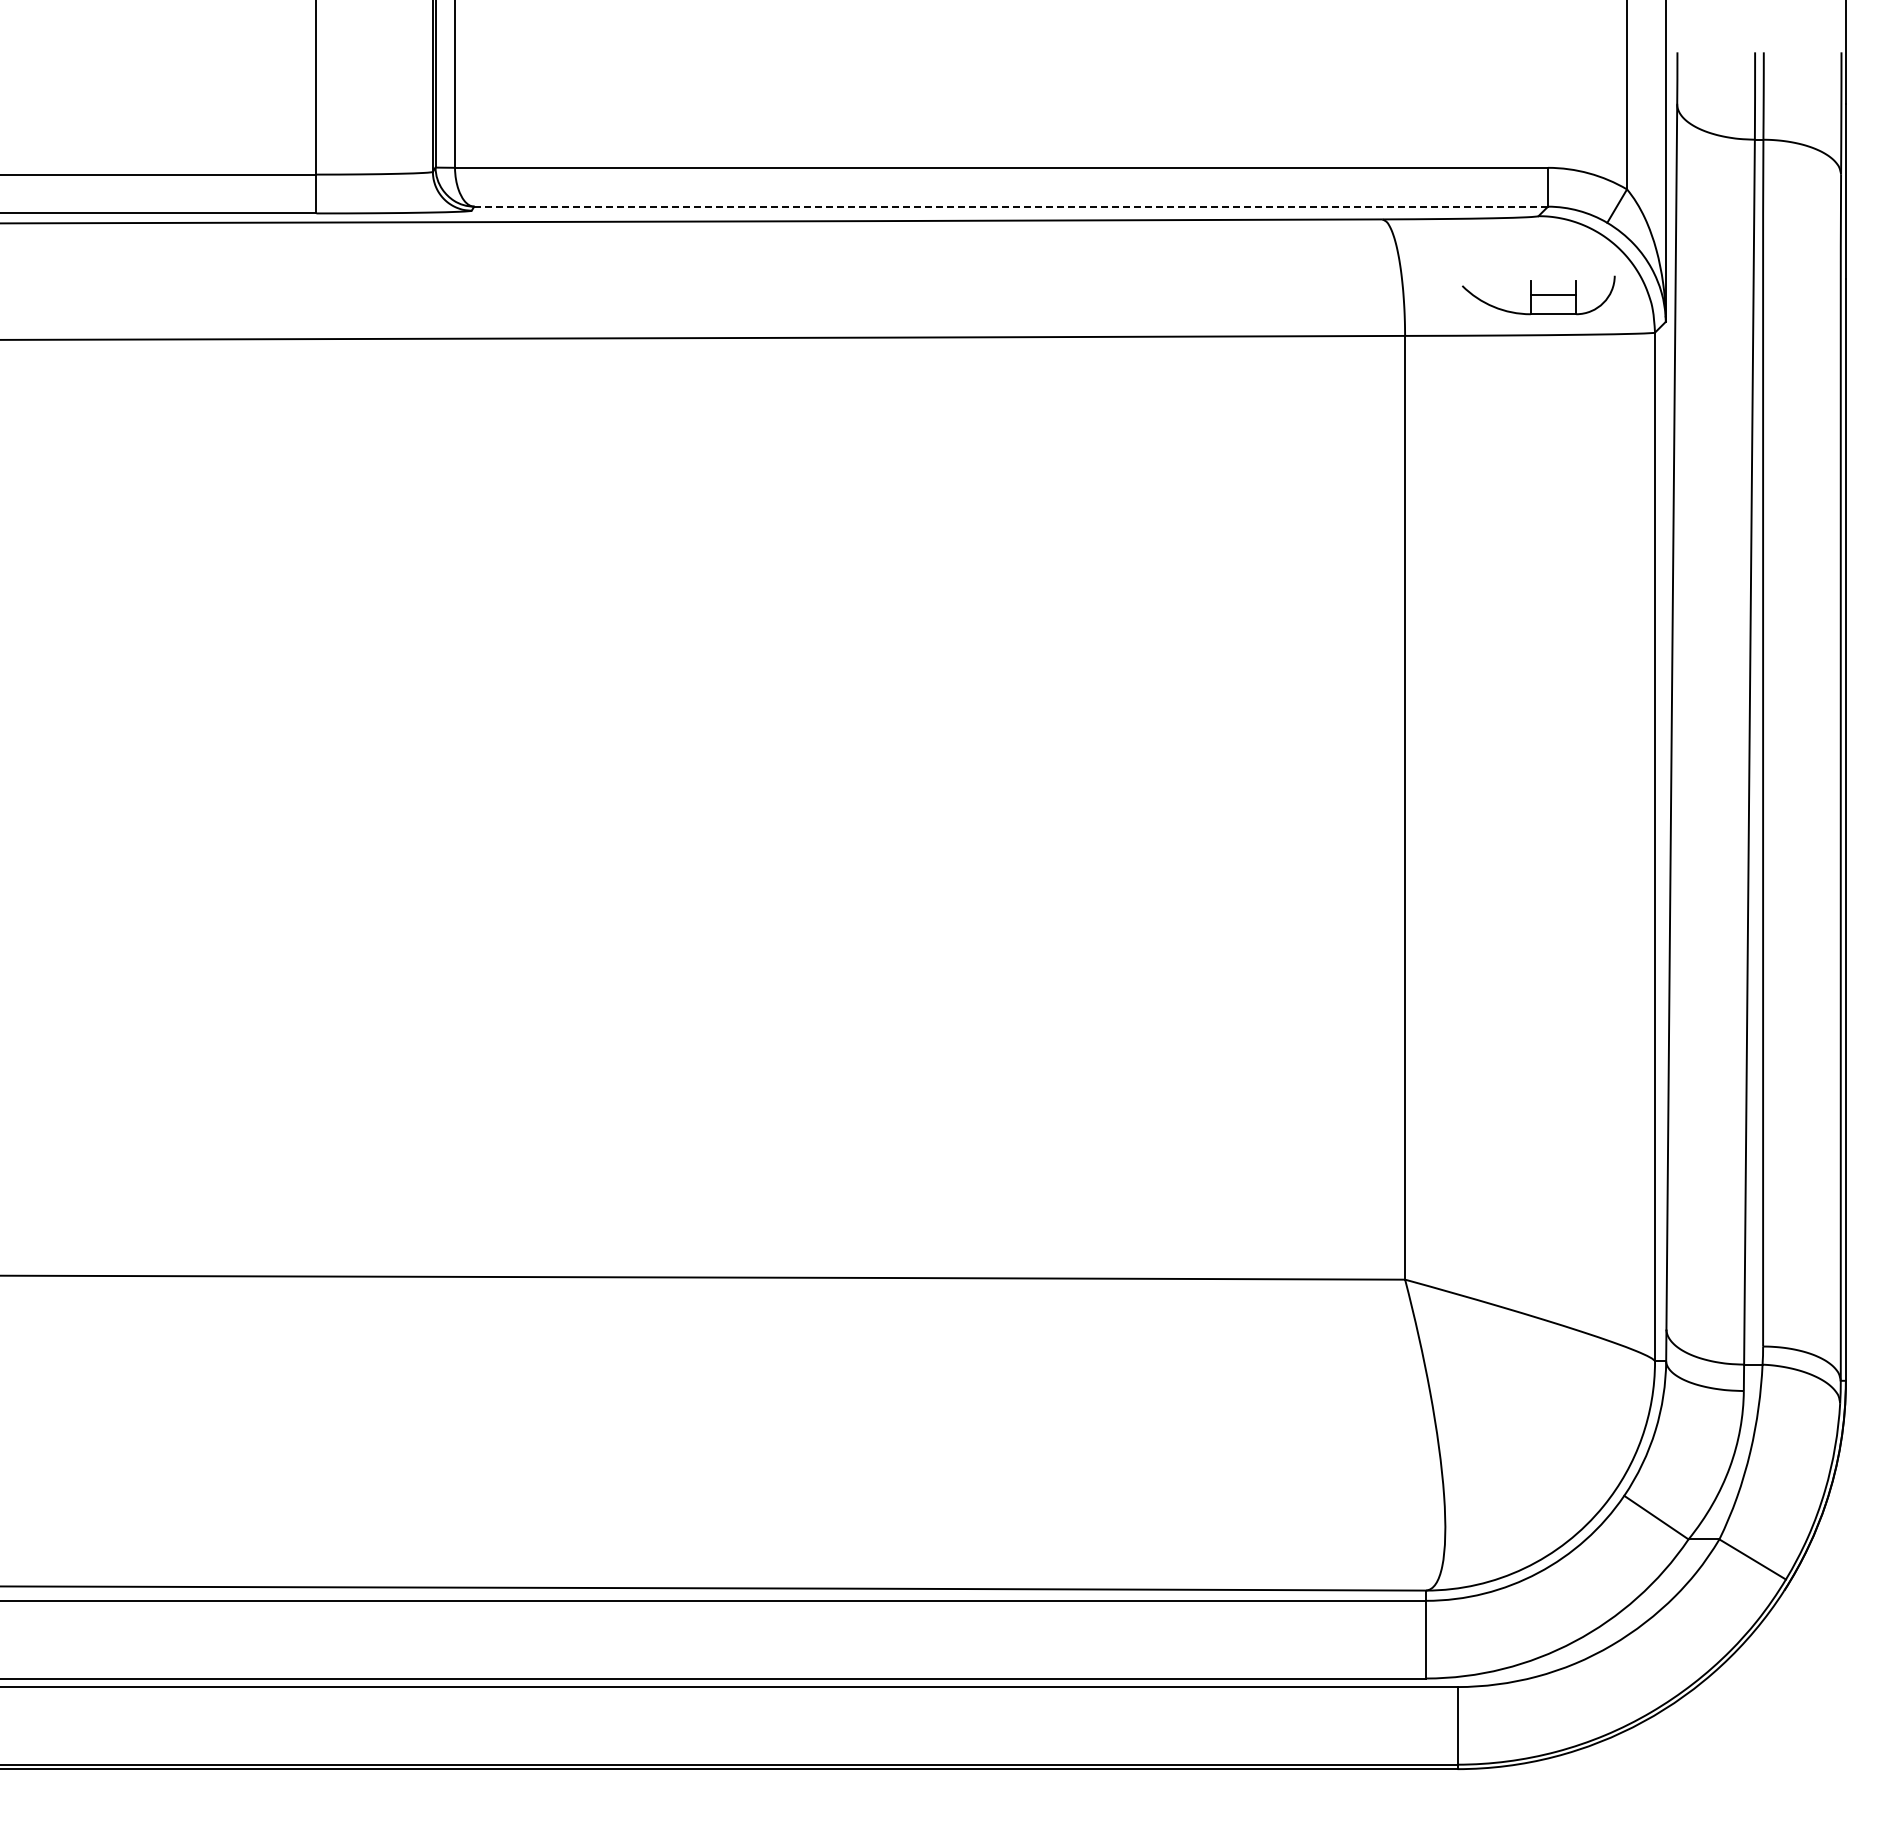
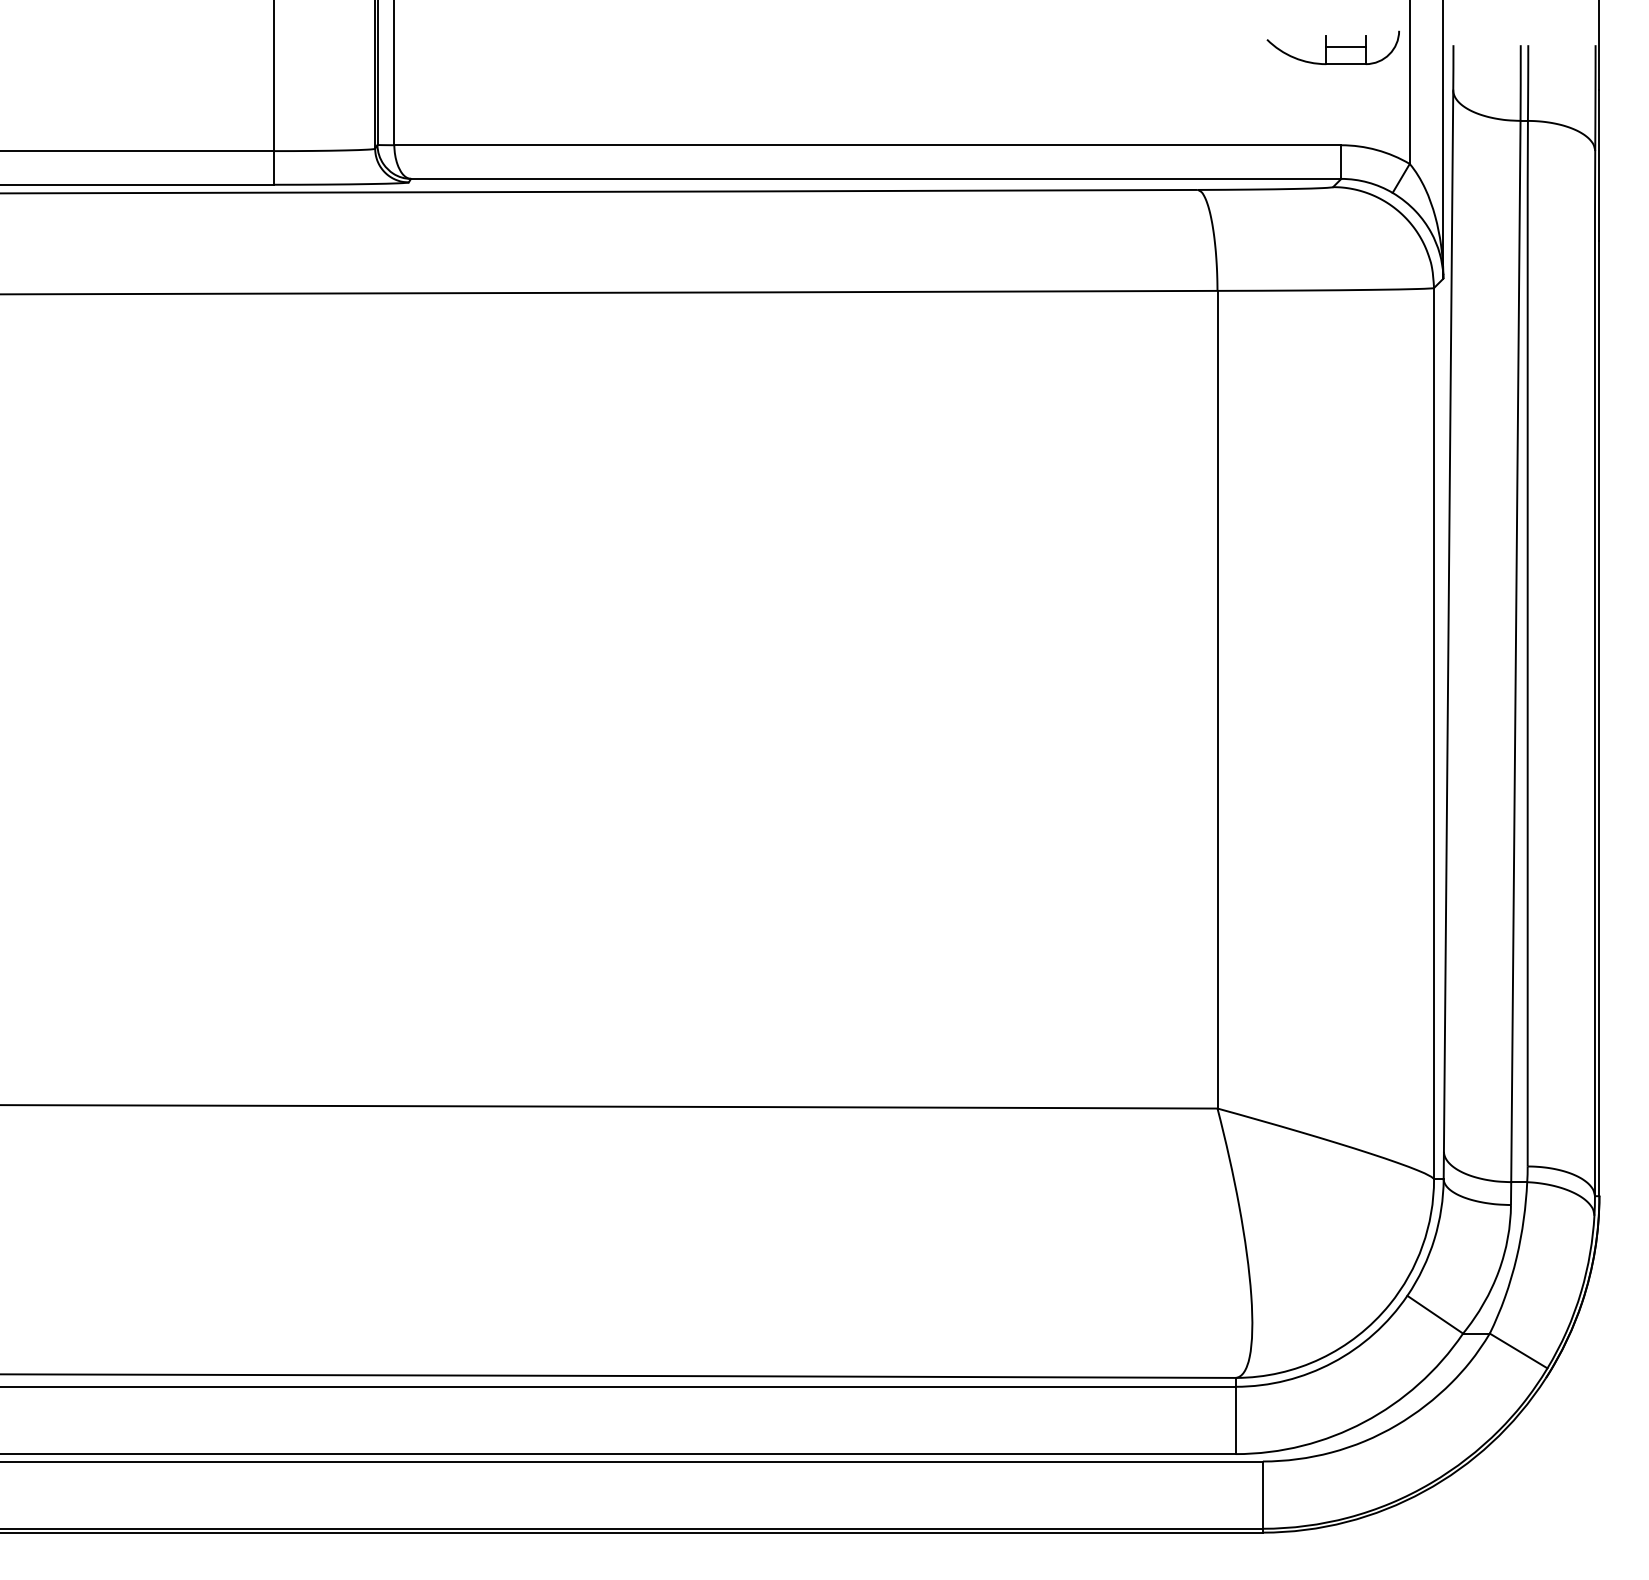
line: (1011, 206) -> (876, 178), dashed -> solid
part: (1538, 295) -> (1333, 47), moved

